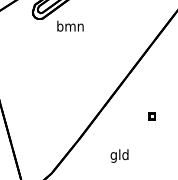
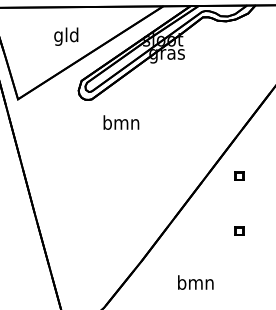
text: (70, 26) -> (121, 122), moved
part: (152, 75) -> (239, 175), added
text: (119, 156) -> (195, 284), gld -> bmn

